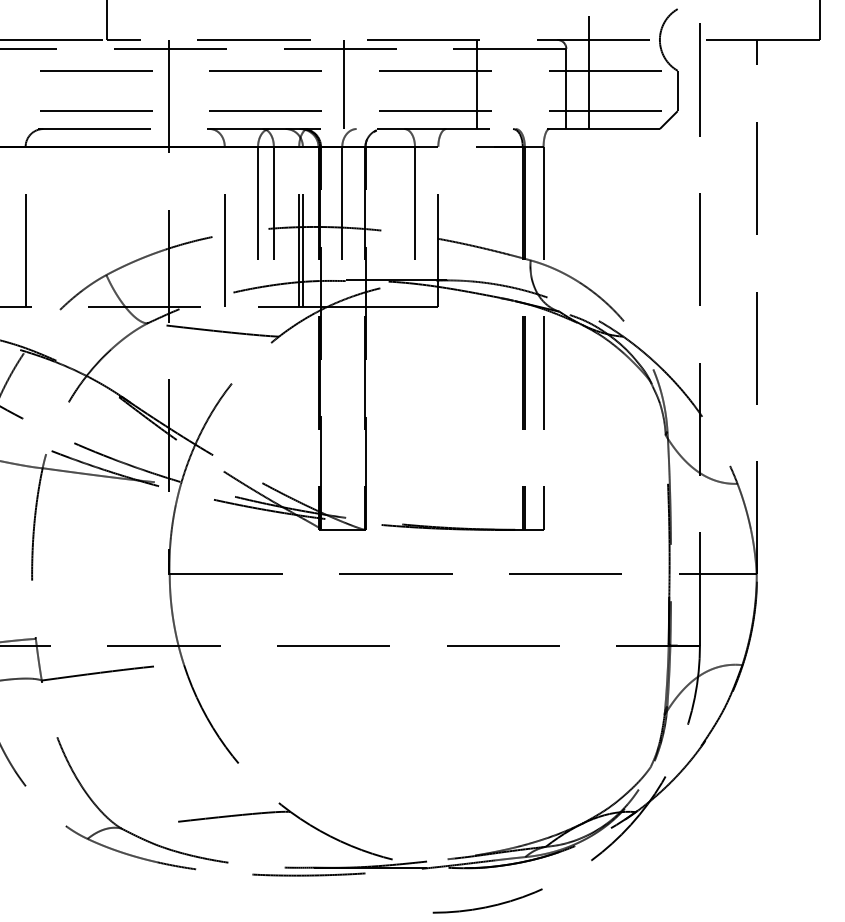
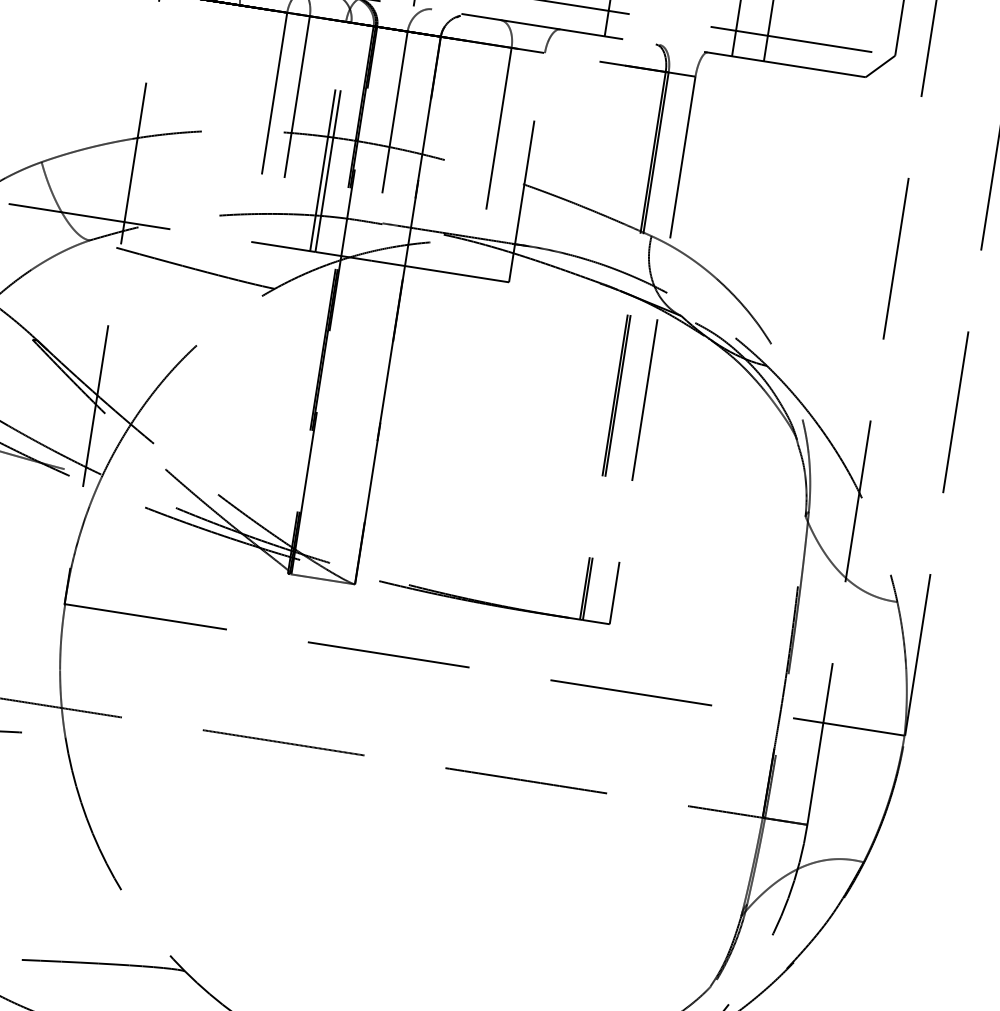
line: (224, 250) -> (216, 153), removed

